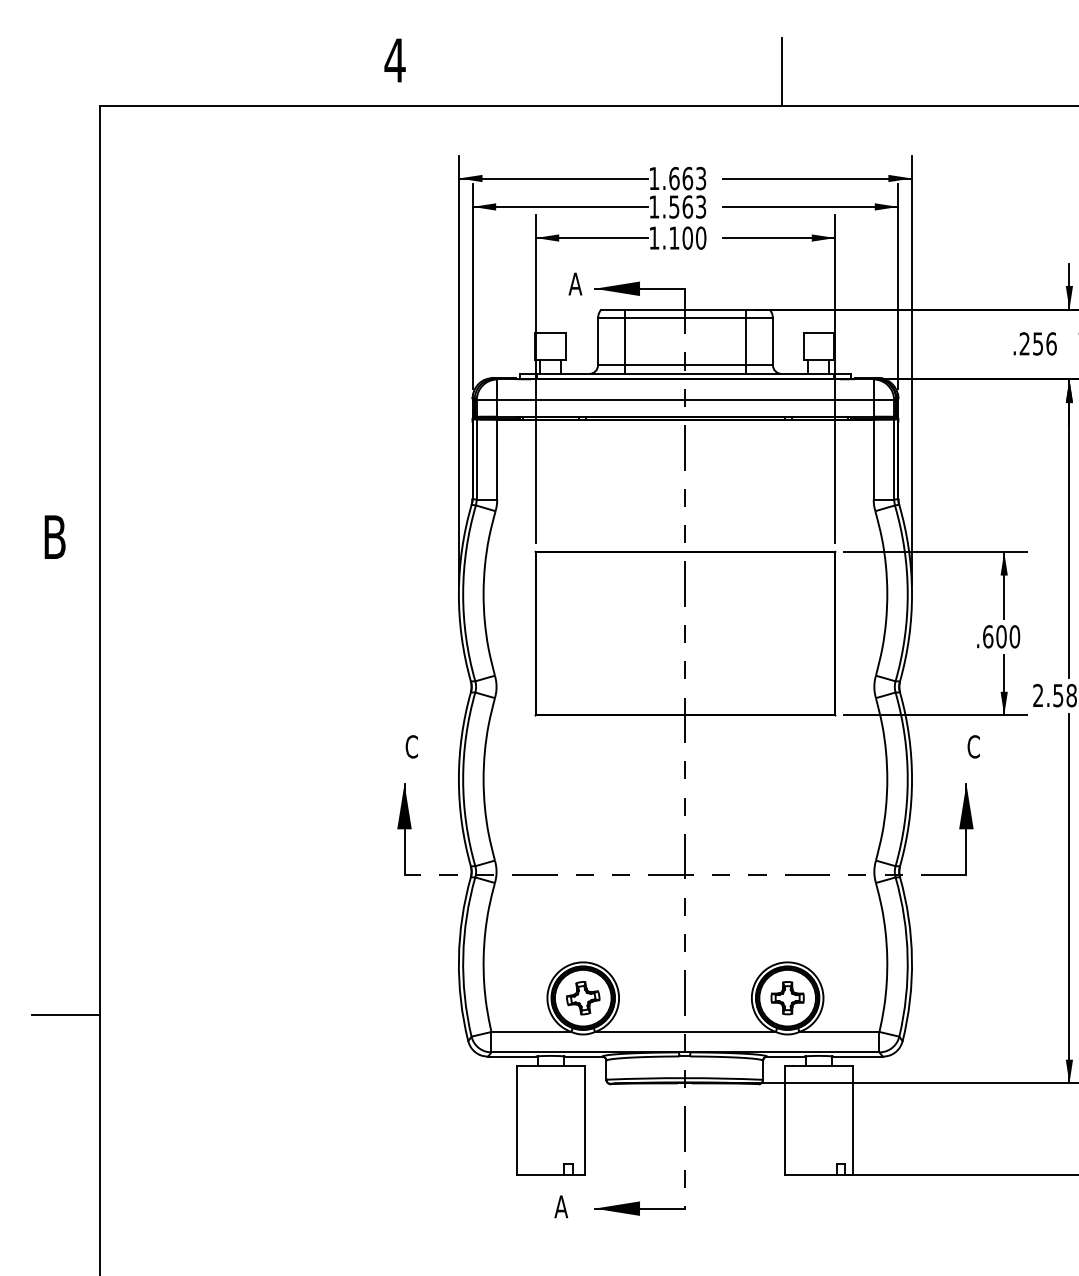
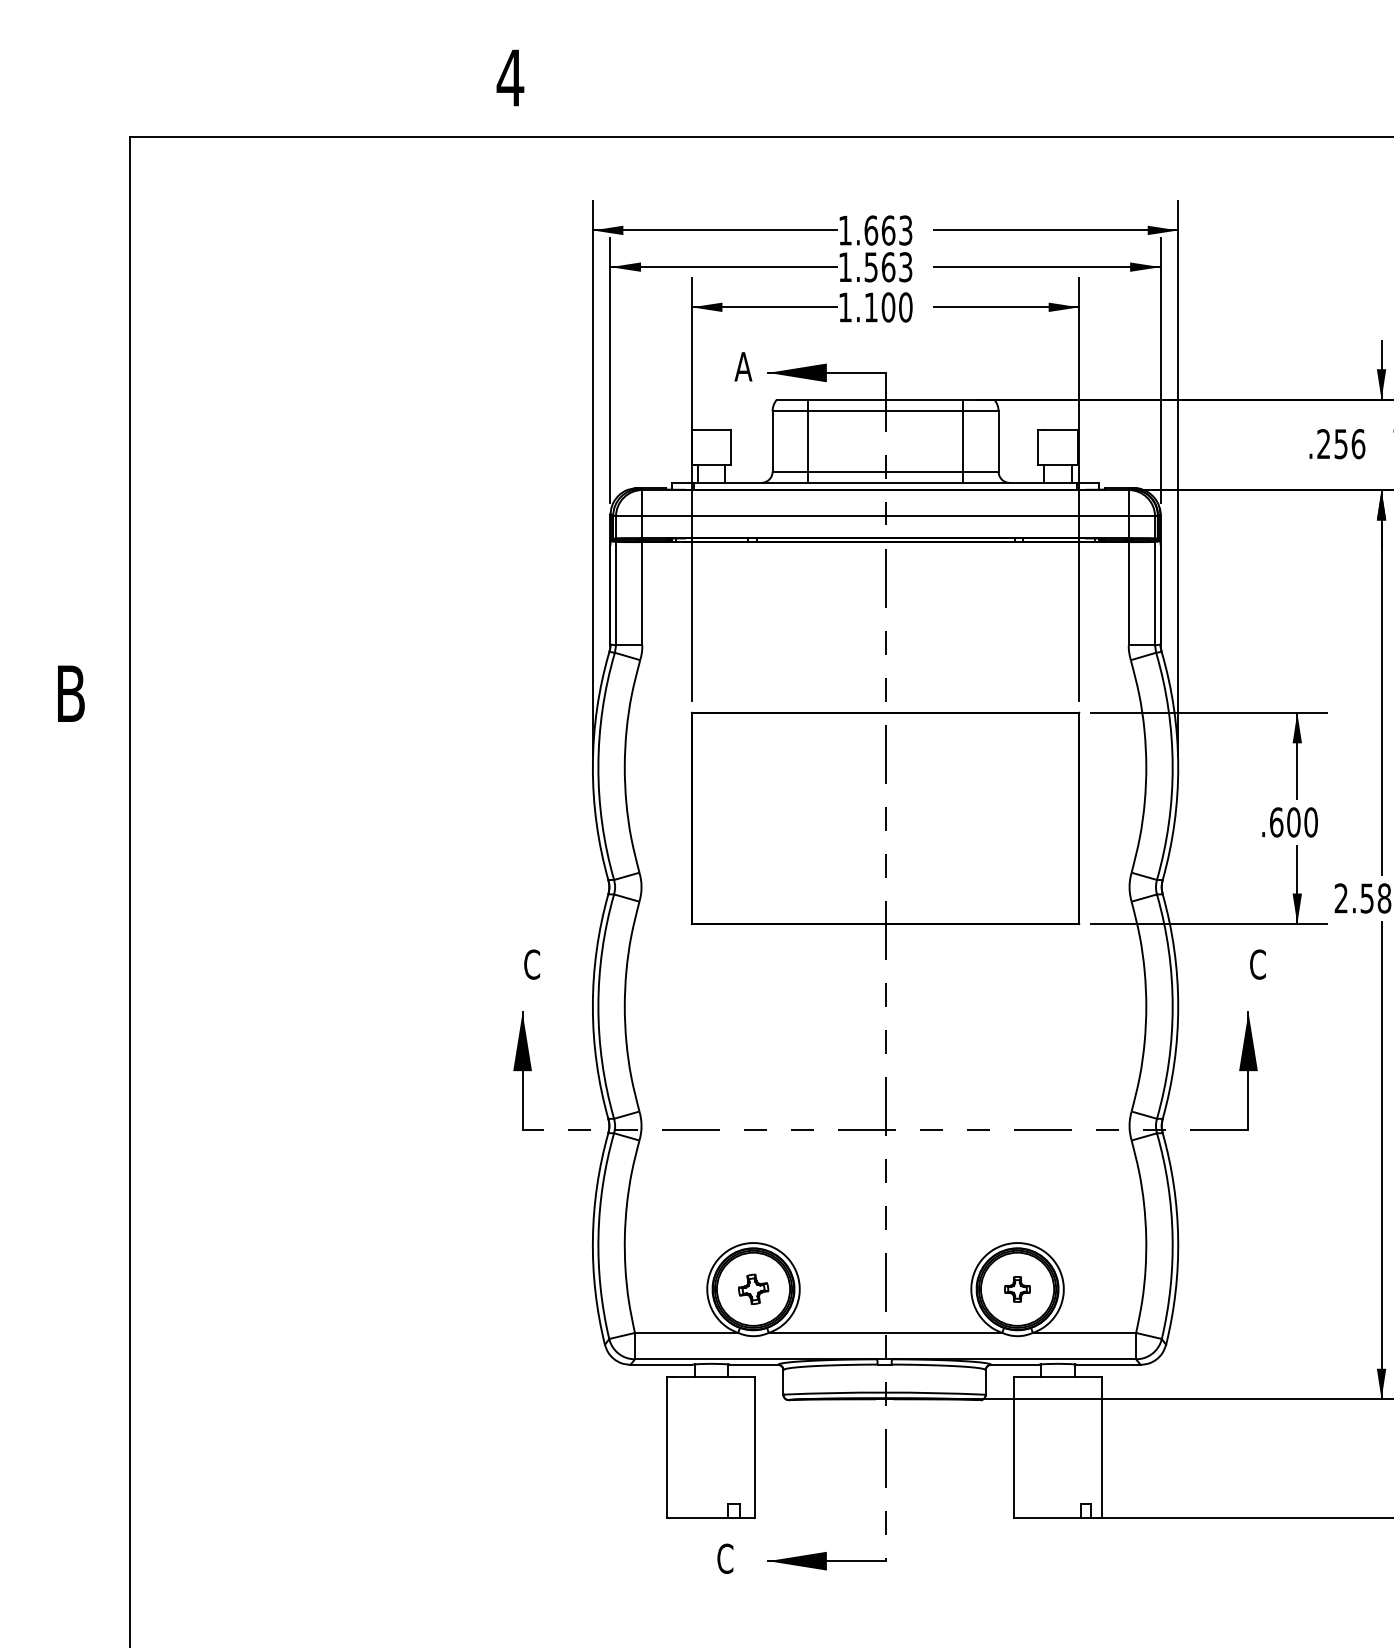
line: (781, 72) -> (1009, 93), removed
part: (583, 998) -> (753, 1289), size x0.7
part: (787, 998) -> (1017, 1289), size x0.6
line: (66, 1014) -> (85, 1310), removed
text: (561, 1206) -> (725, 1558), A -> C

